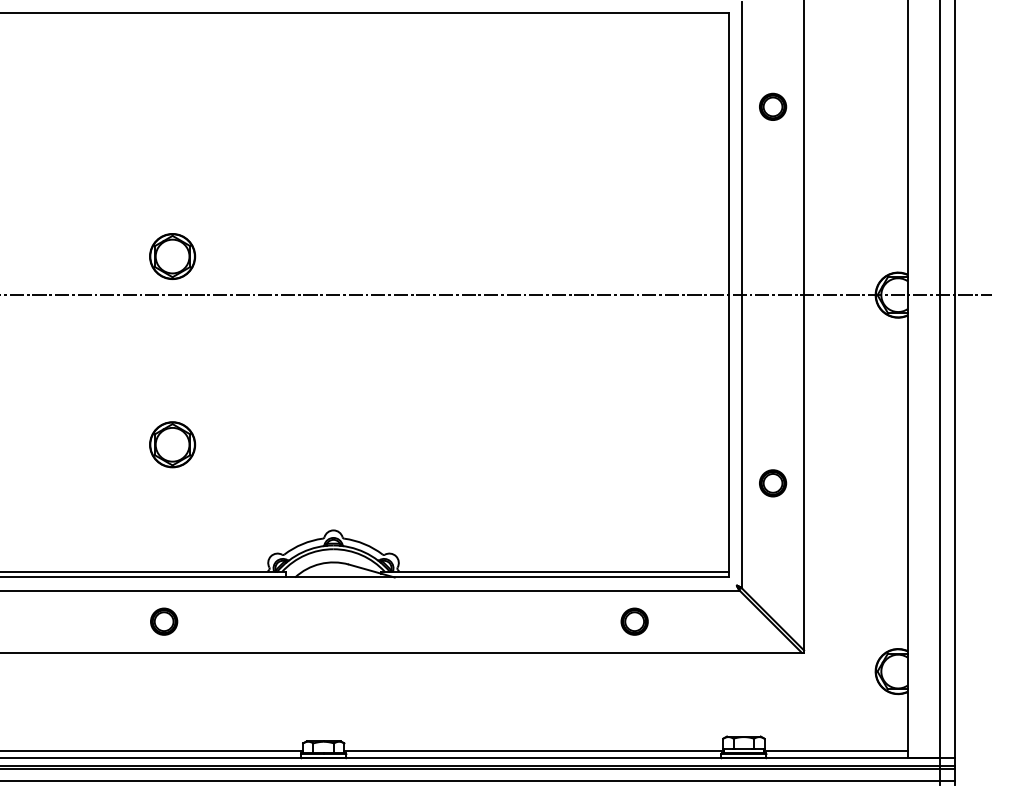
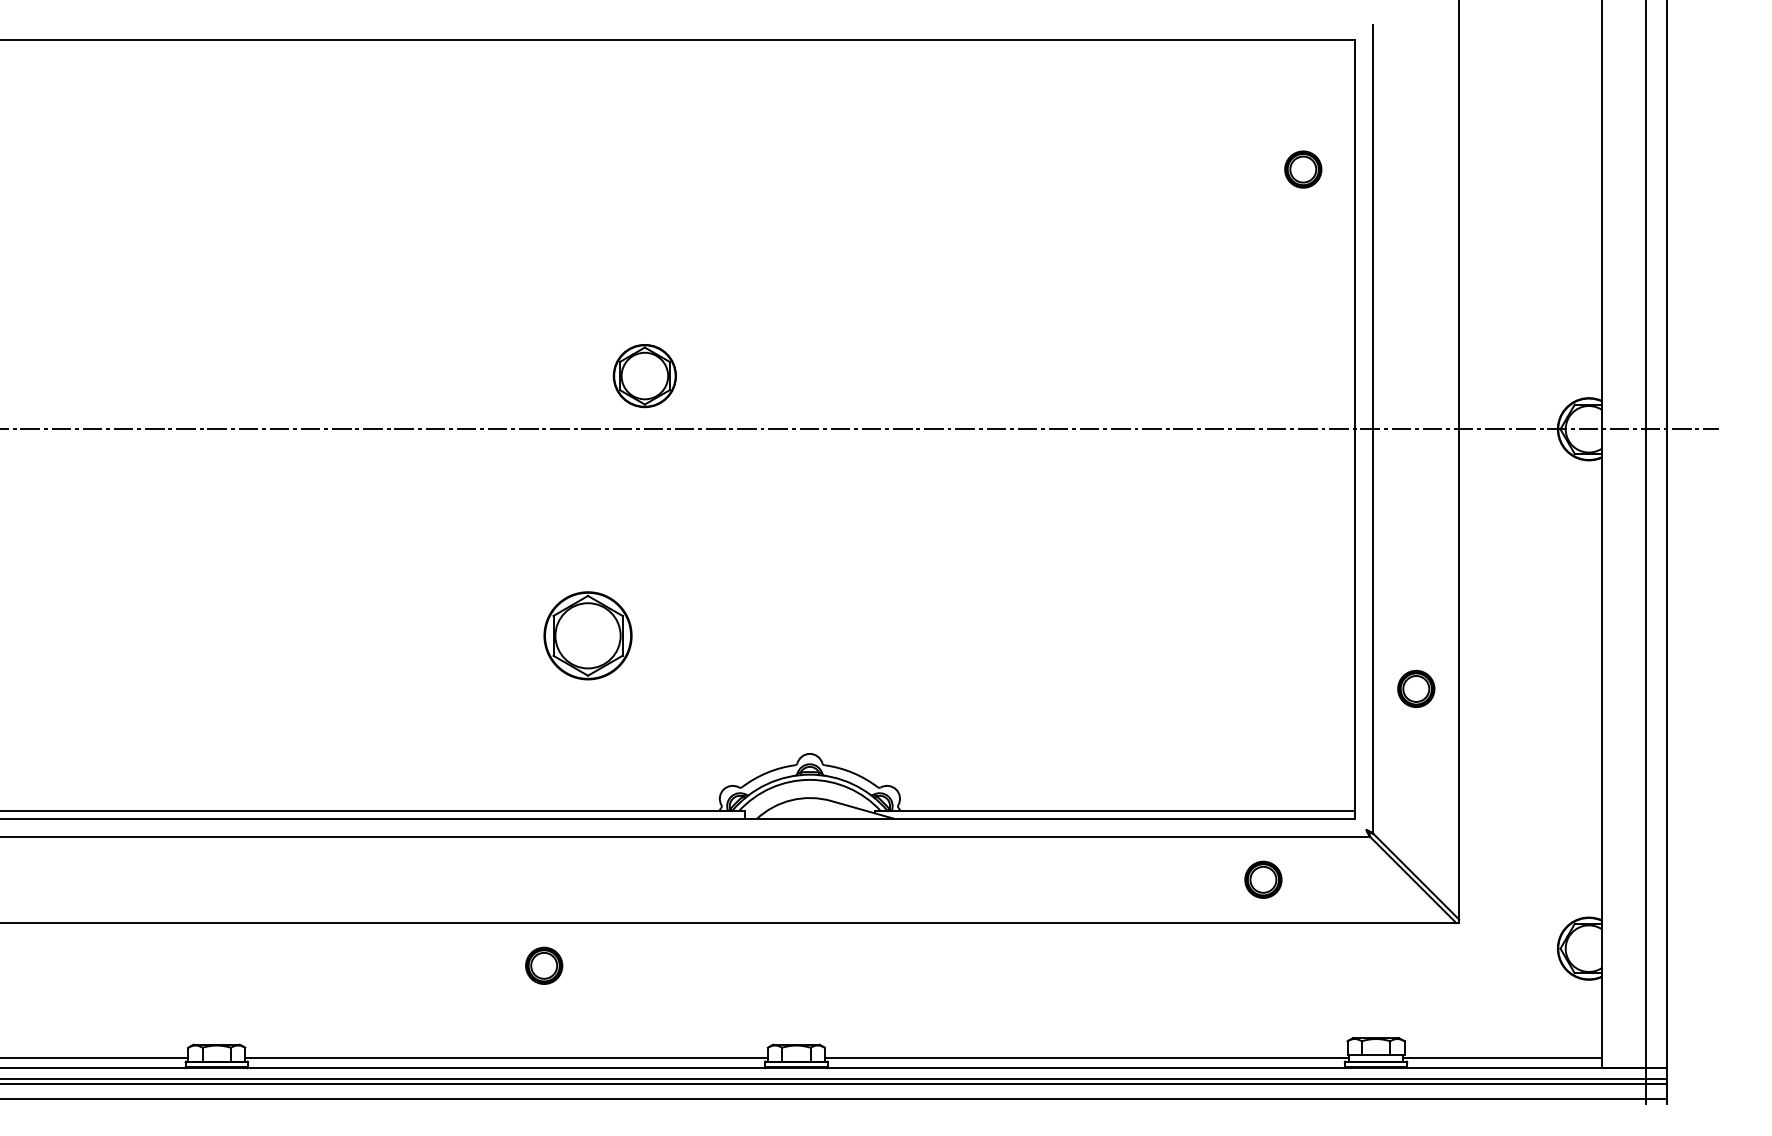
part: (773, 106) -> (1303, 169), moved
part: (172, 256) -> (644, 376), moved
part: (172, 444) -> (587, 635), size x1.4
part: (164, 621) -> (544, 965), moved
part: (634, 621) -> (1263, 879), moved

